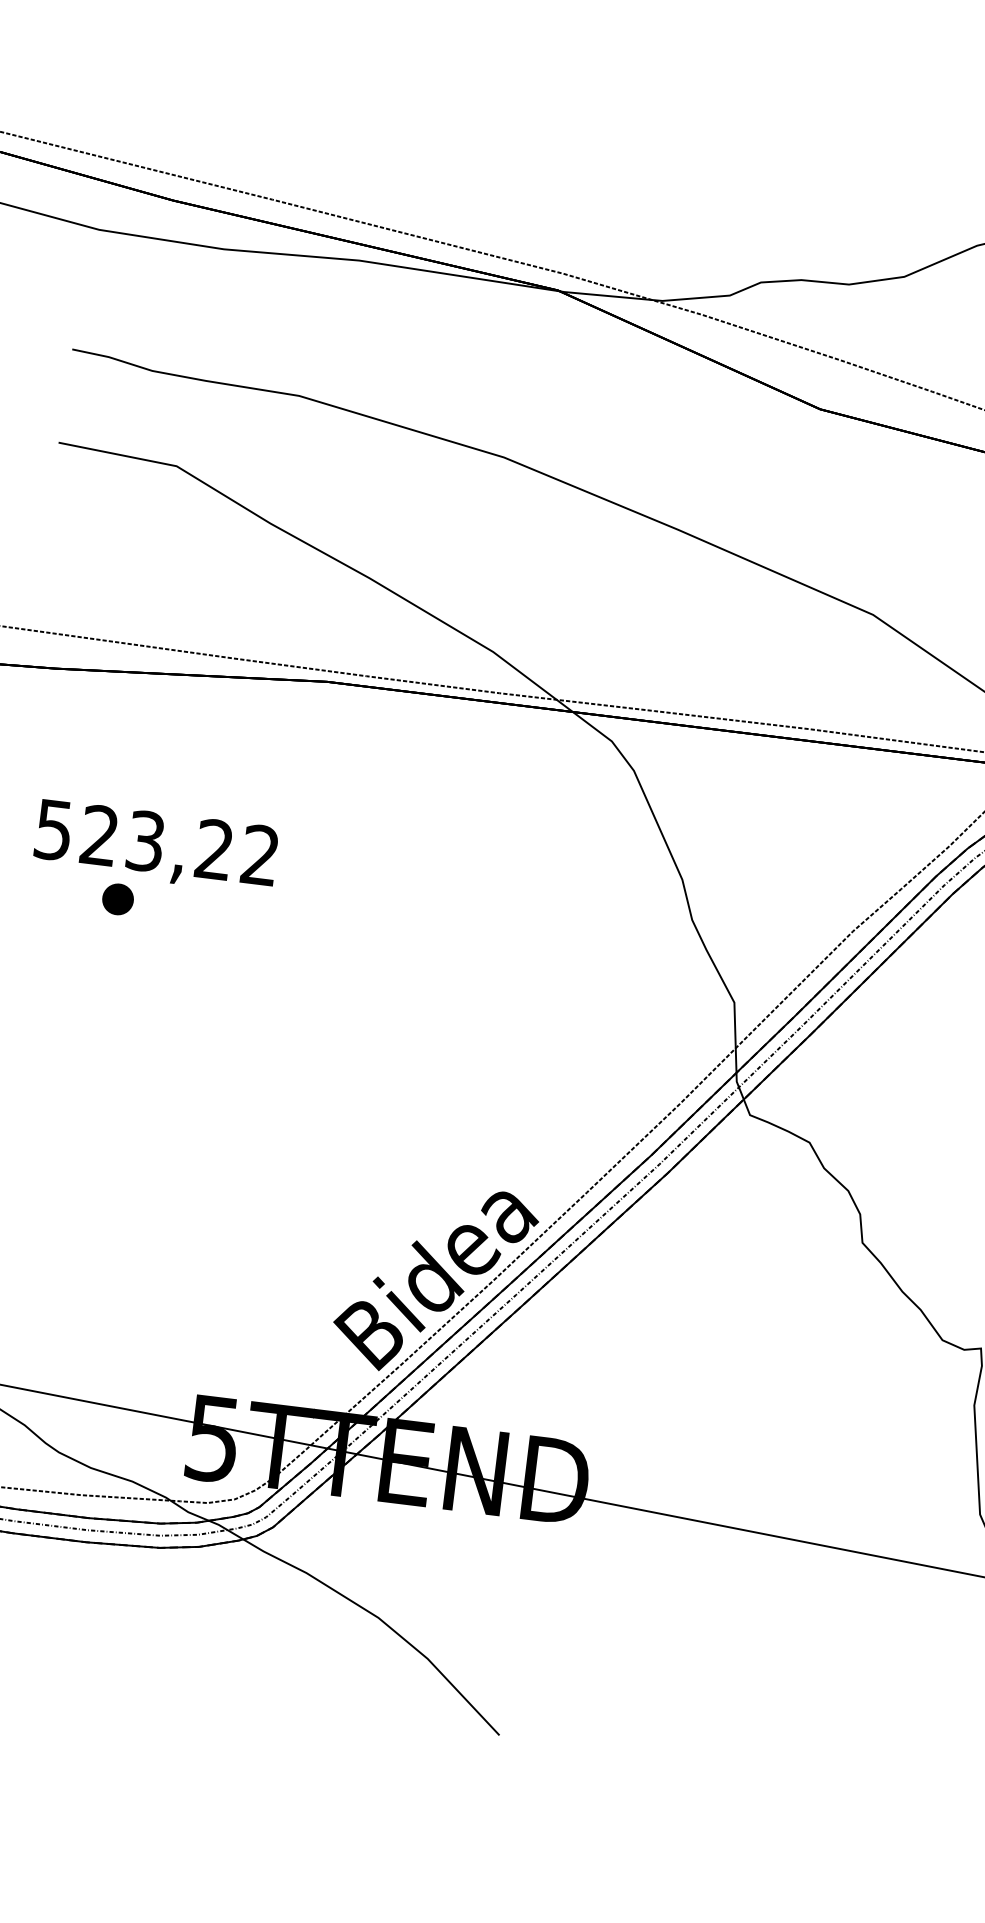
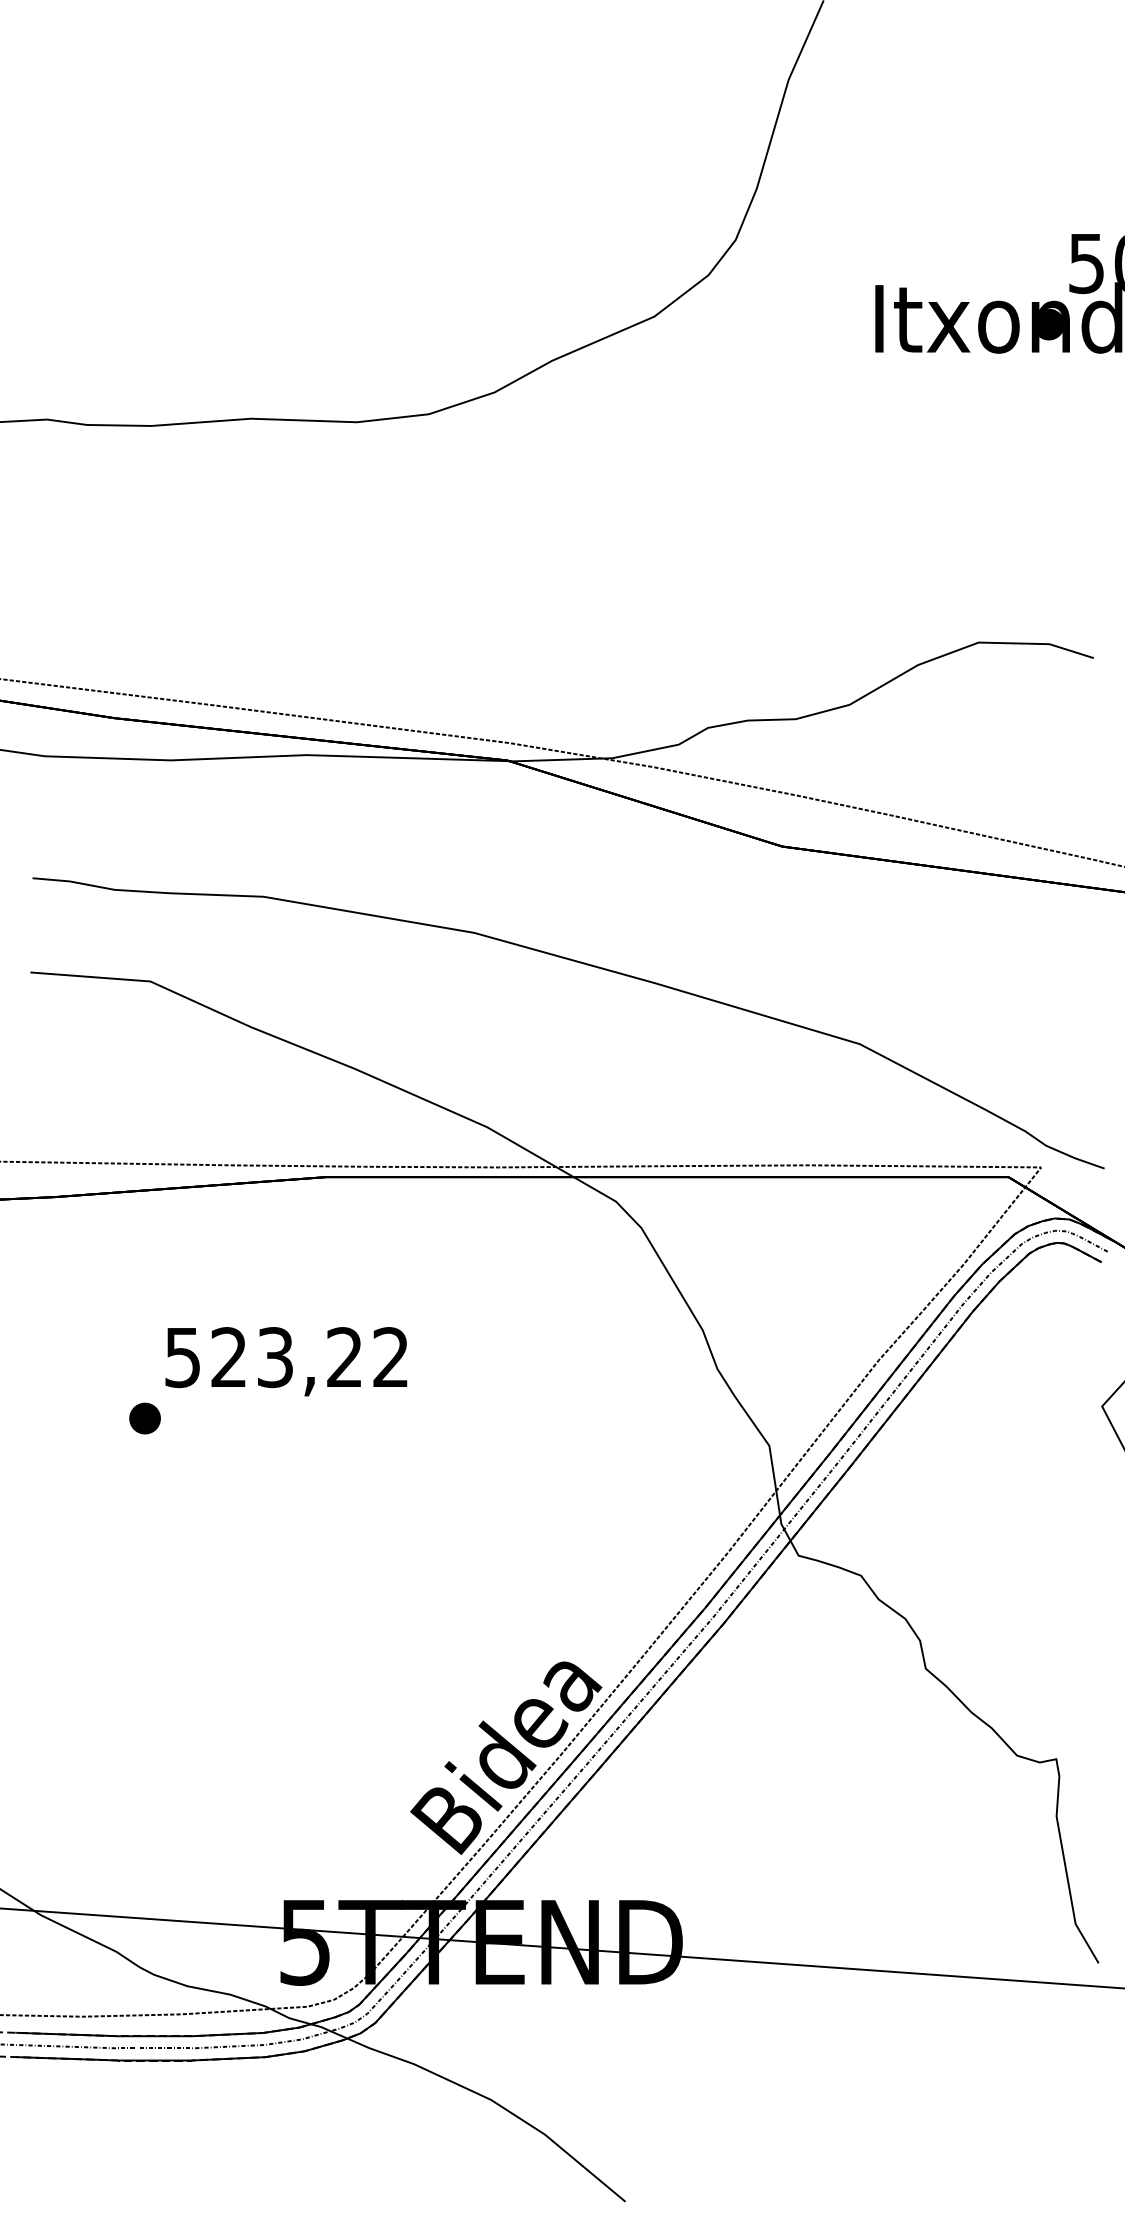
text: (156, 846) -> (286, 1361), moved

